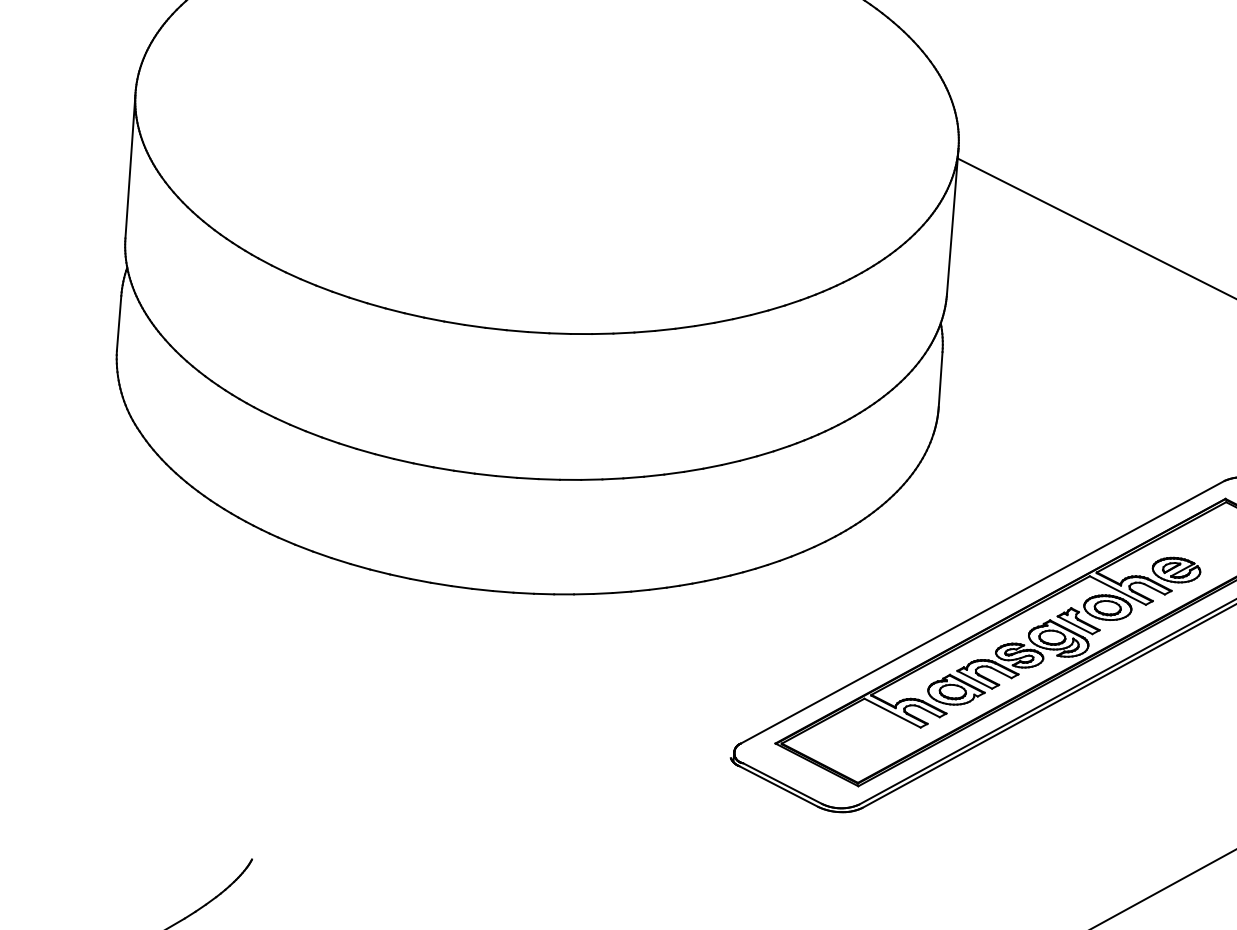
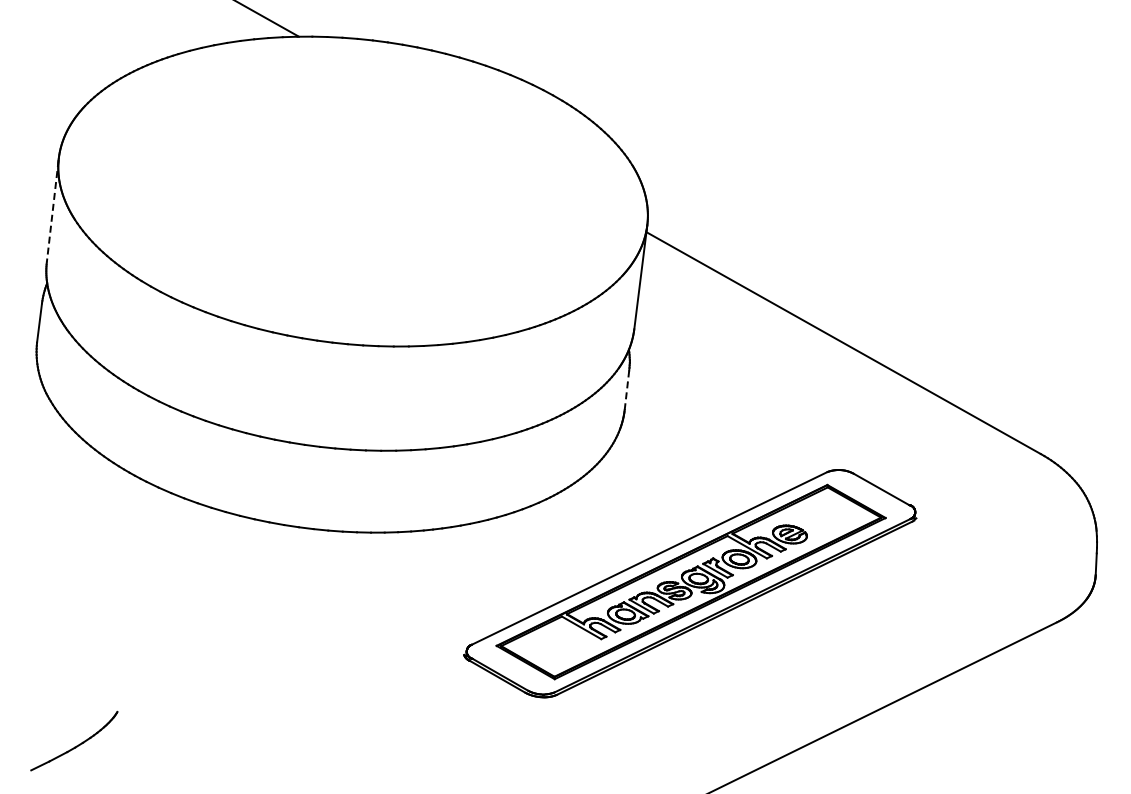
line: (130, 167) -> (52, 211), solid -> dashed
line: (939, 380) -> (626, 390), solid -> dashed

